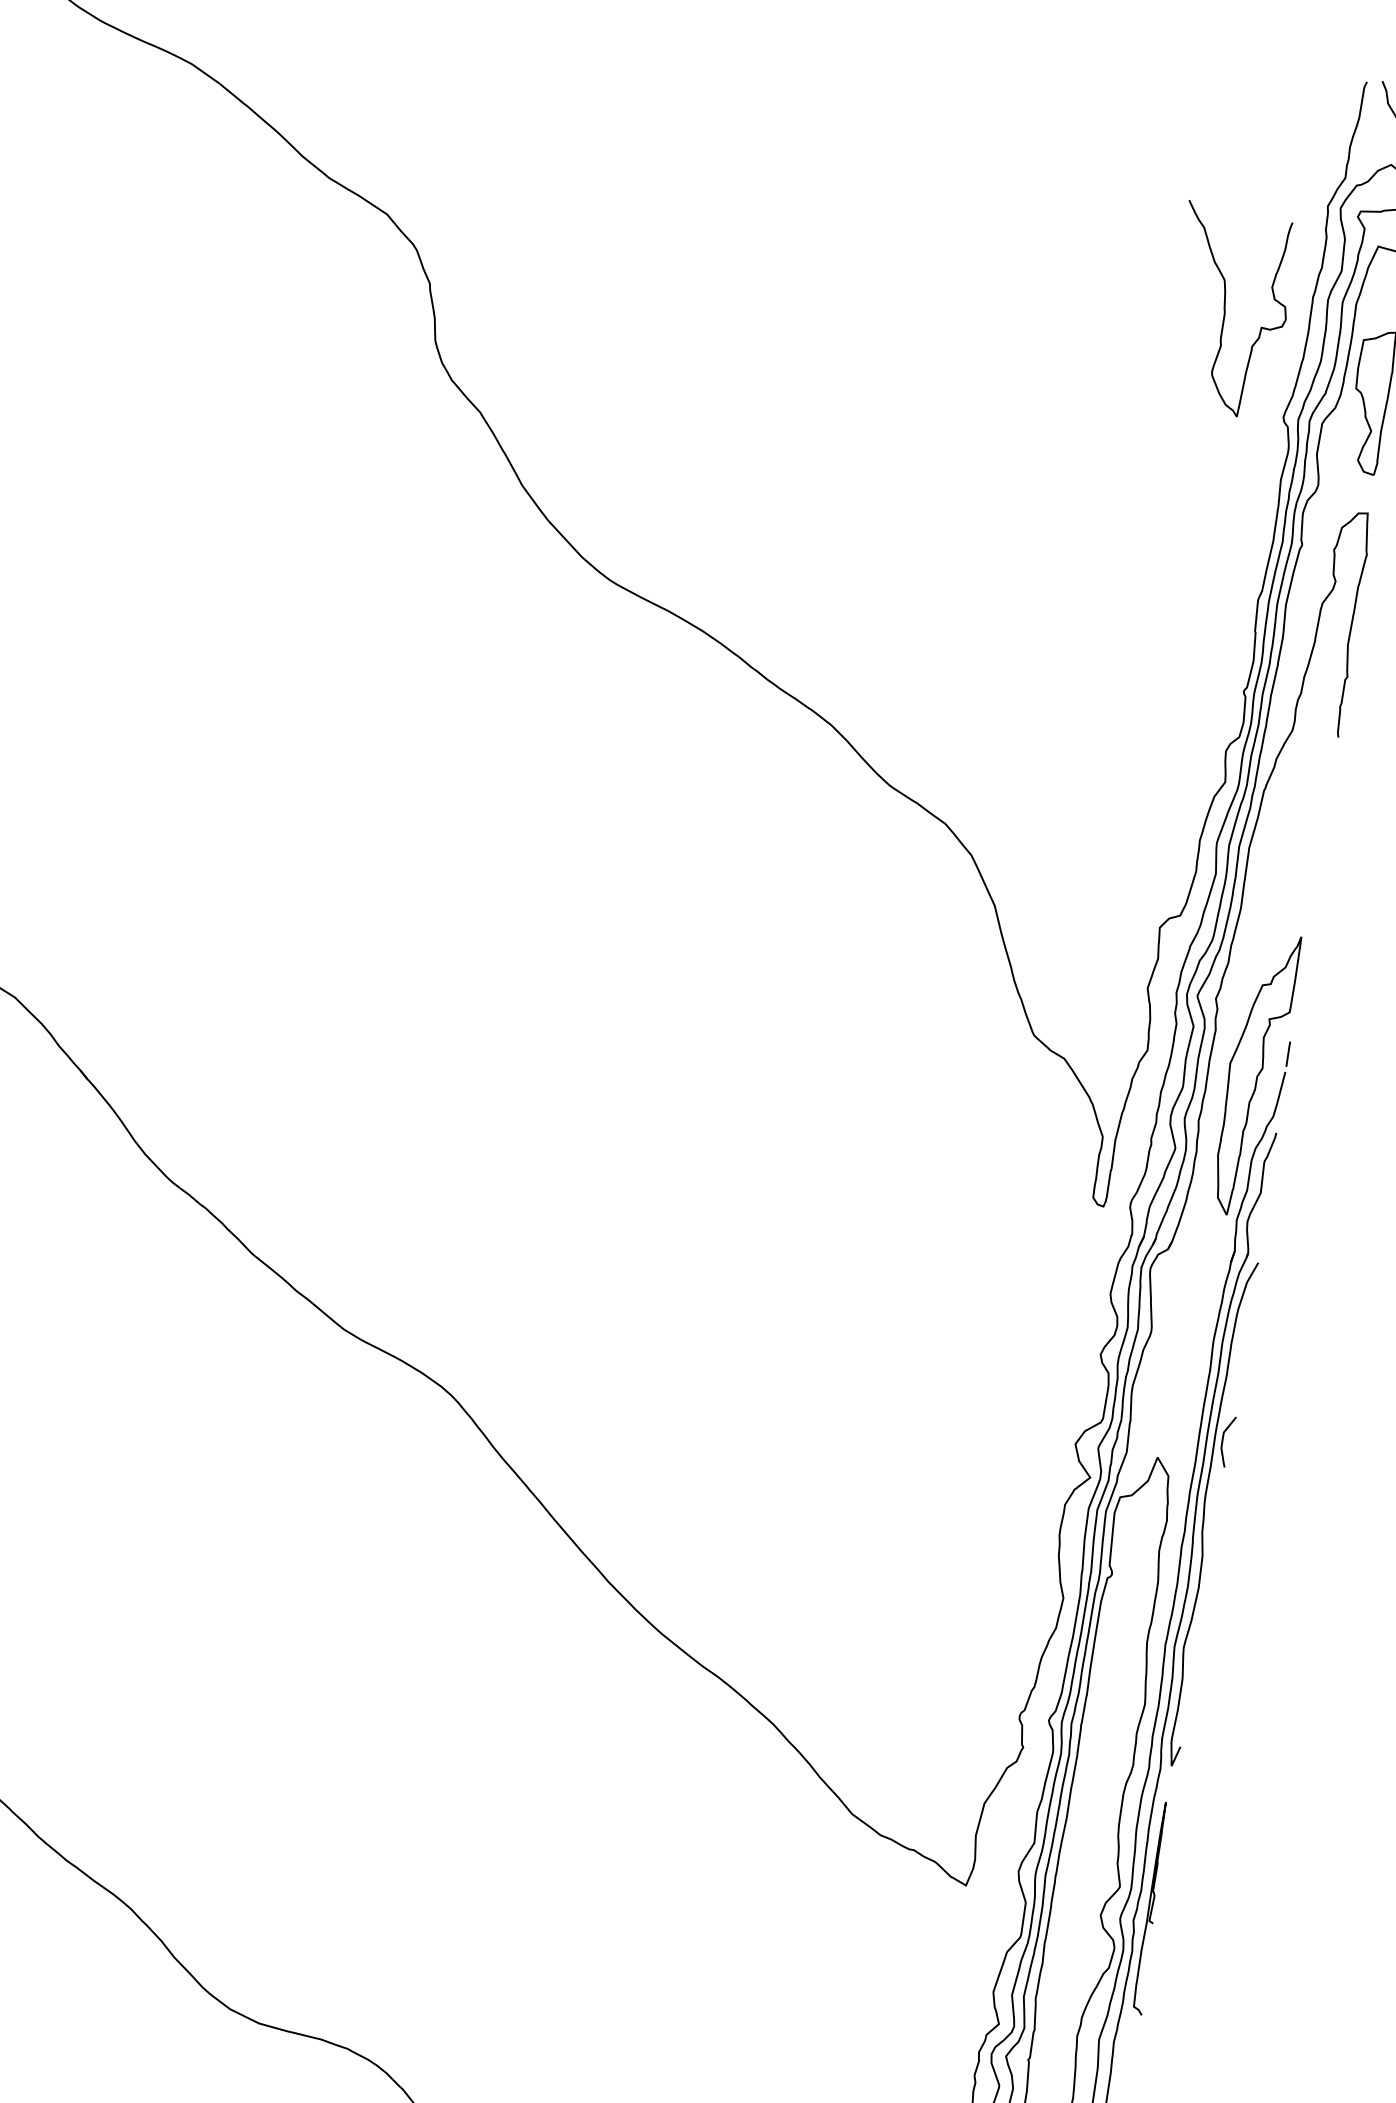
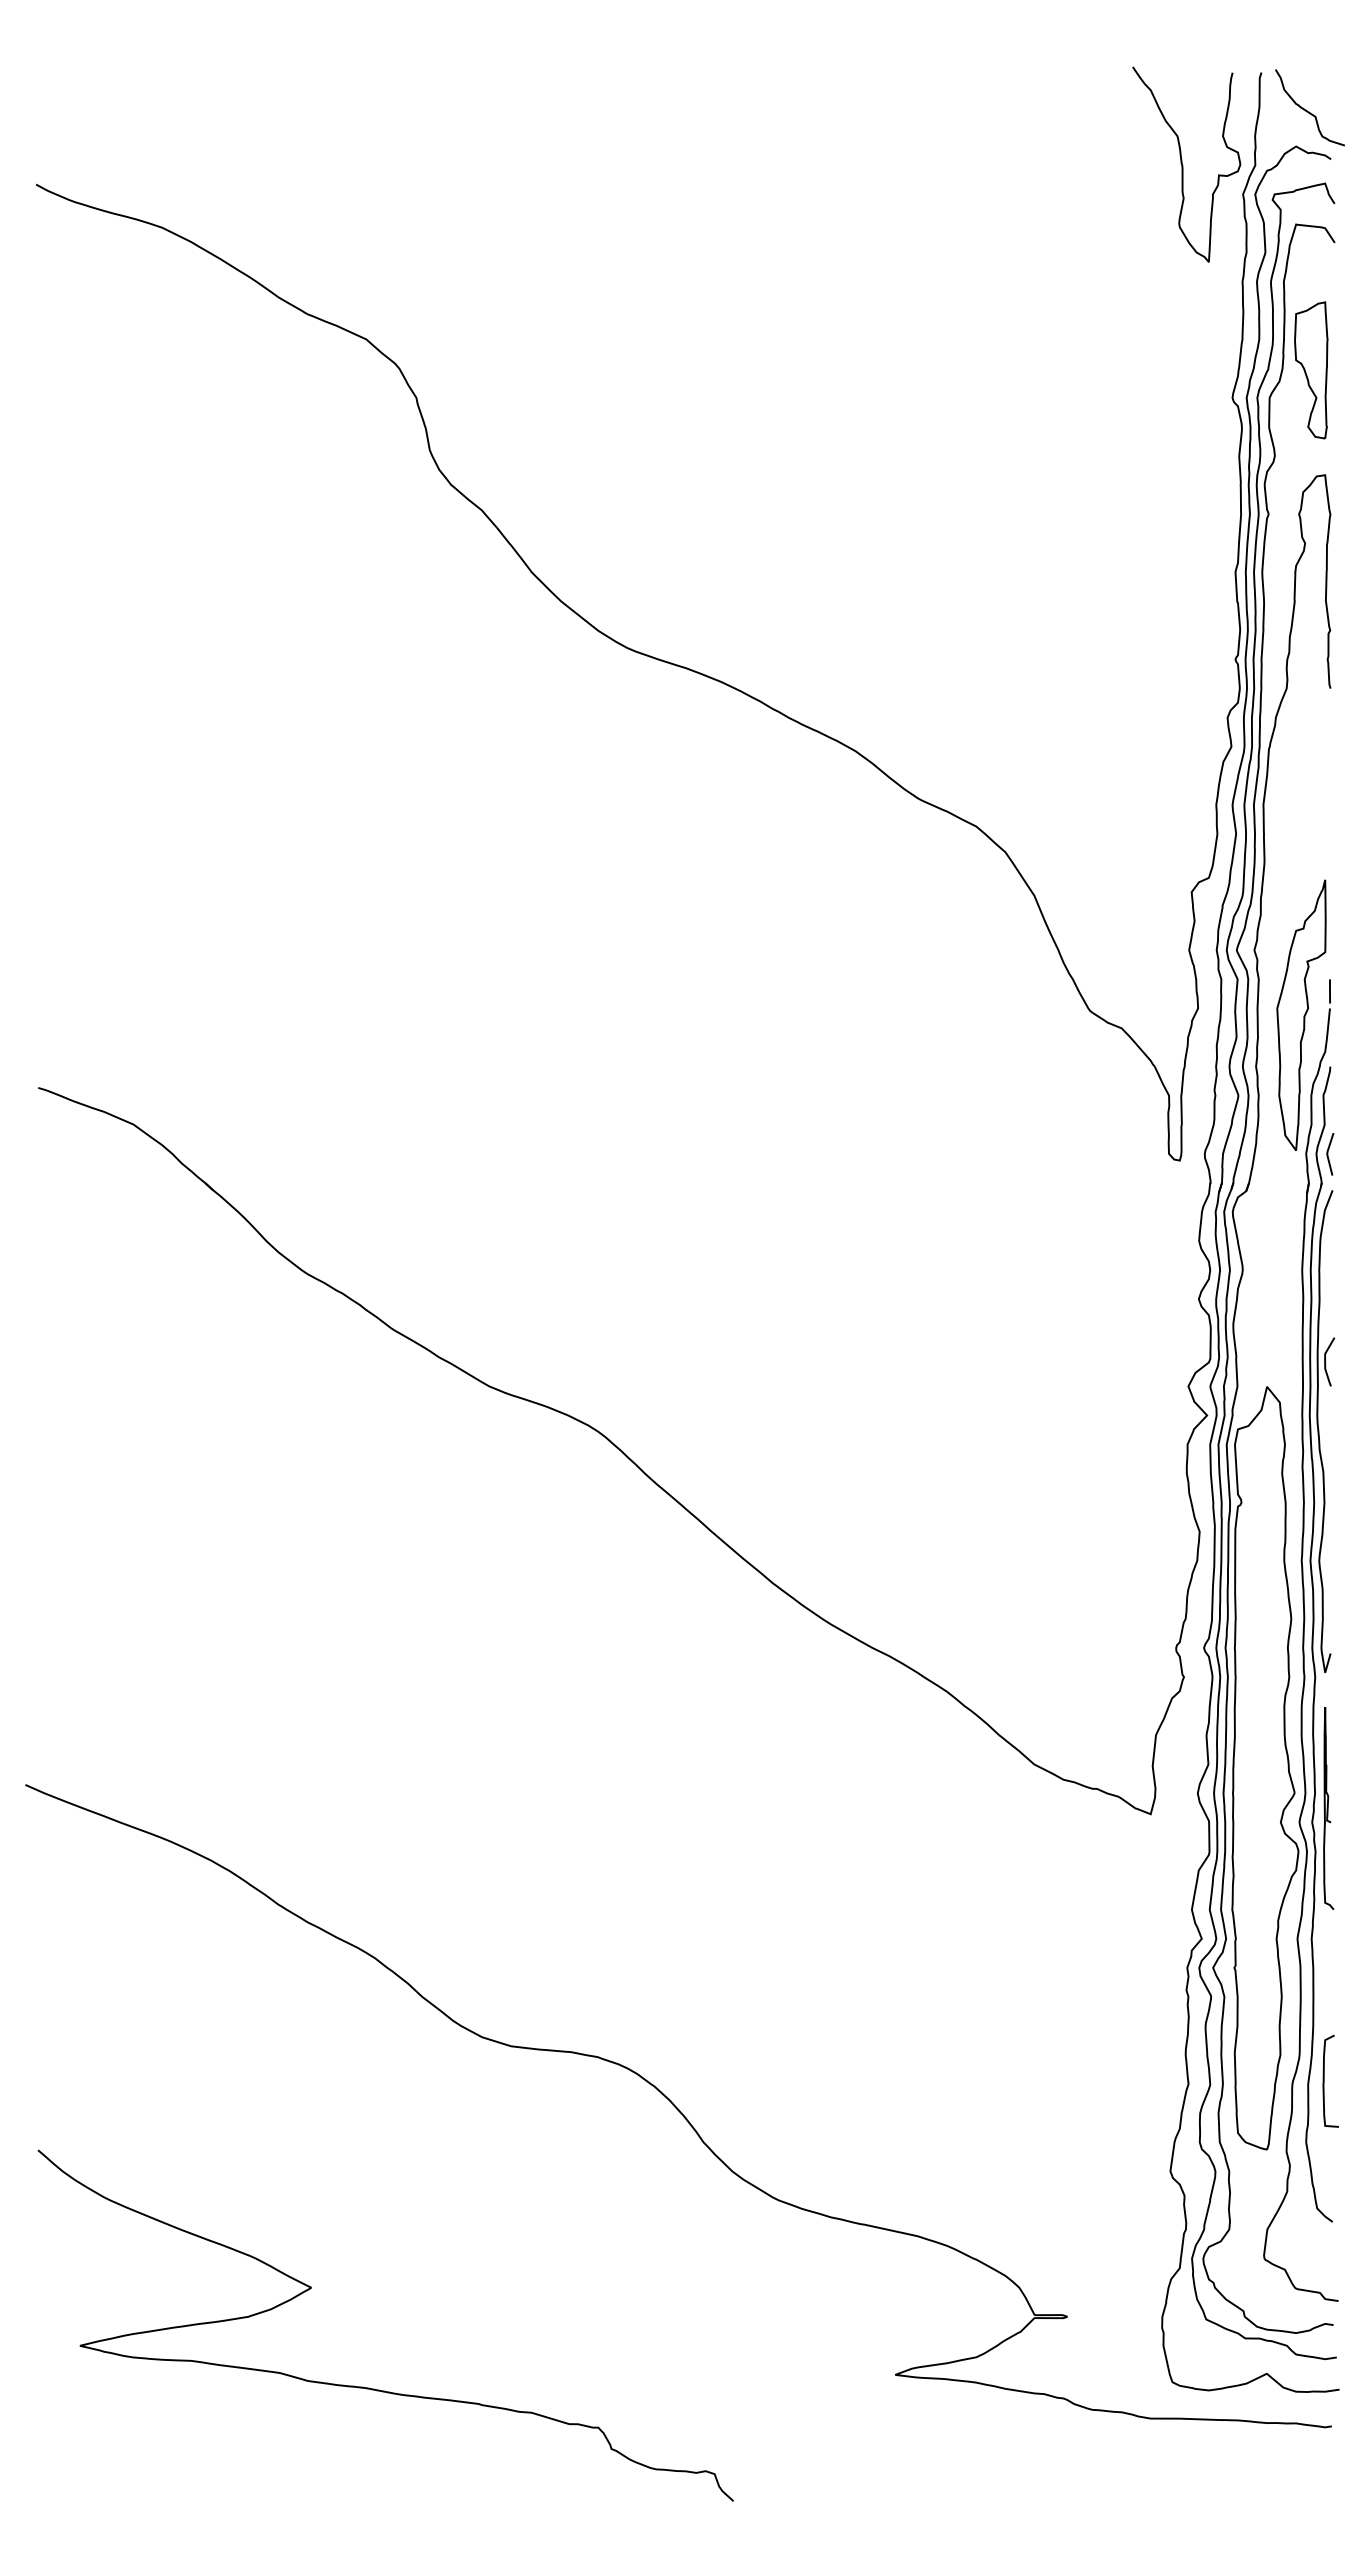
curve: (1226, 311) -> (1183, 165), moved
line: (1259, 1224) -> (1328, 1154), added

